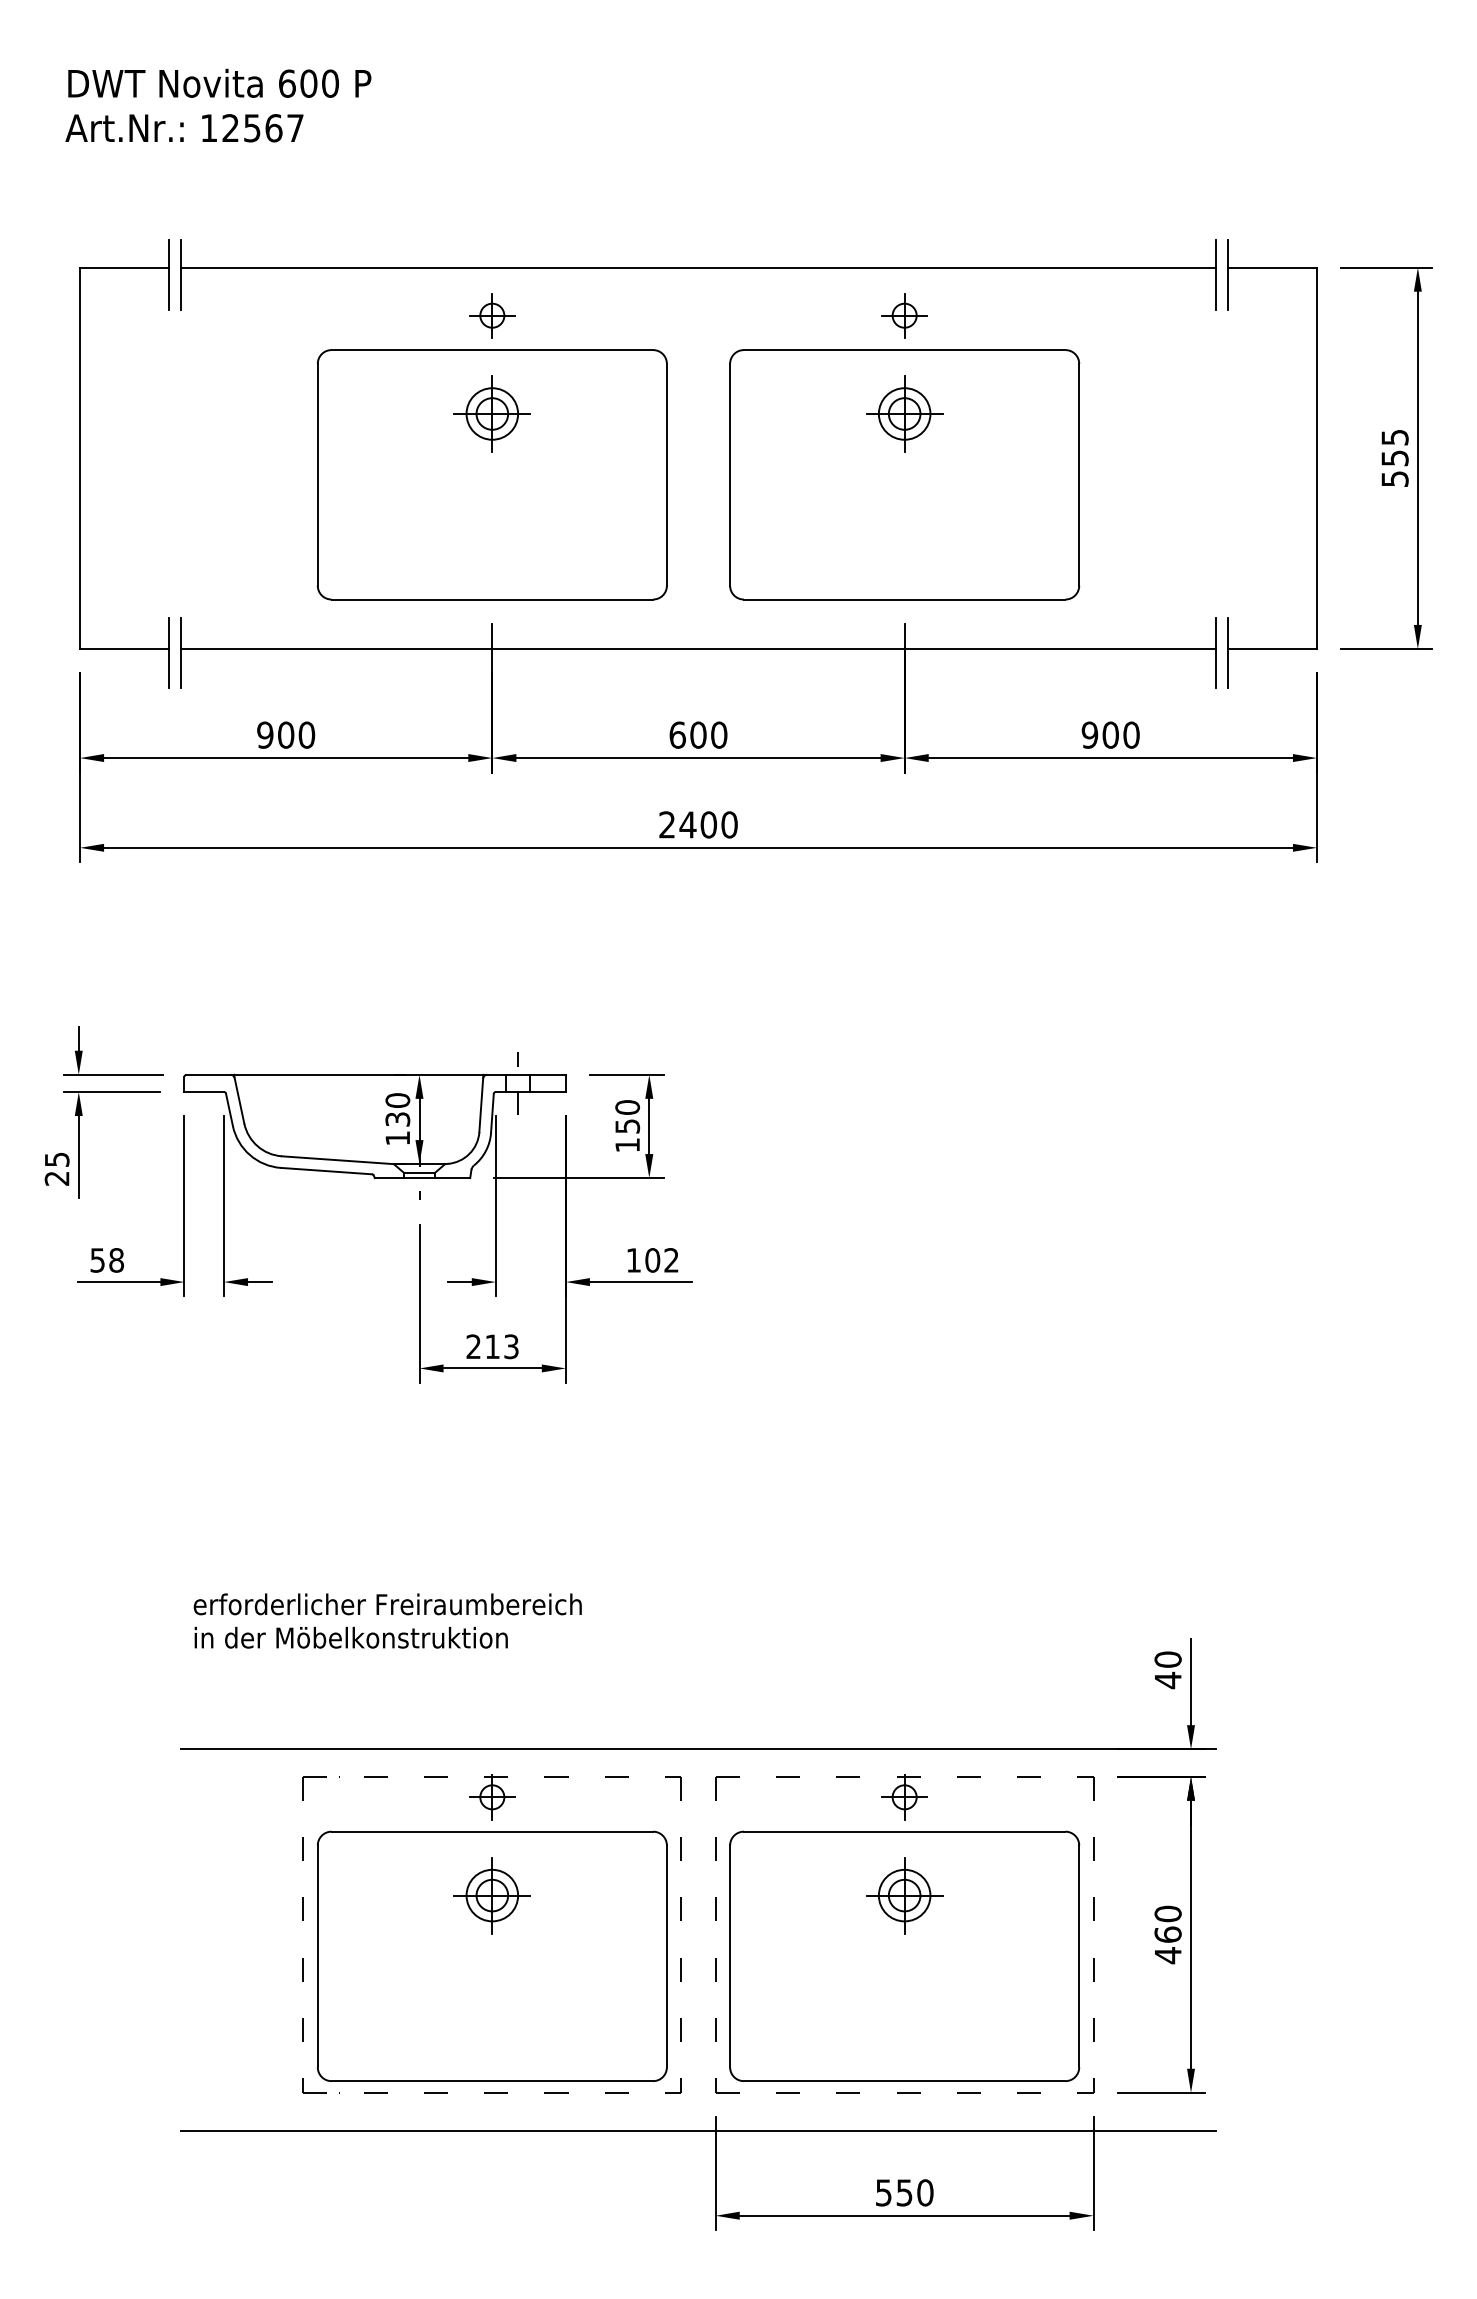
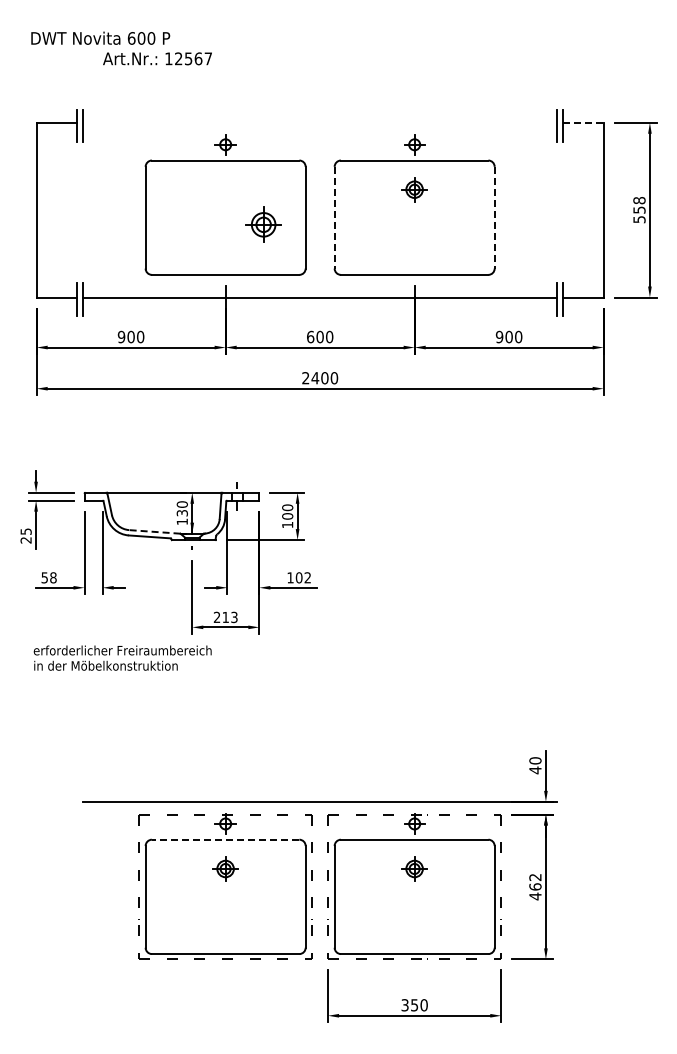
text: (184, 127) -> (157, 58), moved
line: (699, 267) -> (320, 122), removed
line: (1272, 267) -> (583, 122), solid -> dashed
part: (491, 413) -> (263, 224), moved
part: (904, 413) -> (414, 189), size x0.7
text: (1395, 437) -> (639, 200), 555 -> 558
line: (729, 474) -> (334, 217), solid -> dashed
line: (1078, 474) -> (494, 217), solid -> dashed
text: (627, 1126) -> (287, 516), 150 -> 100
line: (337, 1159) -> (154, 531), solid -> dashed
text: (387, 1619) -> (122, 657), moved
line: (491, 1831) -> (225, 839), solid -> dashed
part: (491, 1894) -> (225, 868), size x0.7
part: (904, 1894) -> (414, 868), size x0.7
text: (1168, 1914) -> (535, 877), 460 -> 462
line: (699, 2130) -> (320, 976), removed
text: (882, 2191) -> (404, 1004), 550 -> 350

